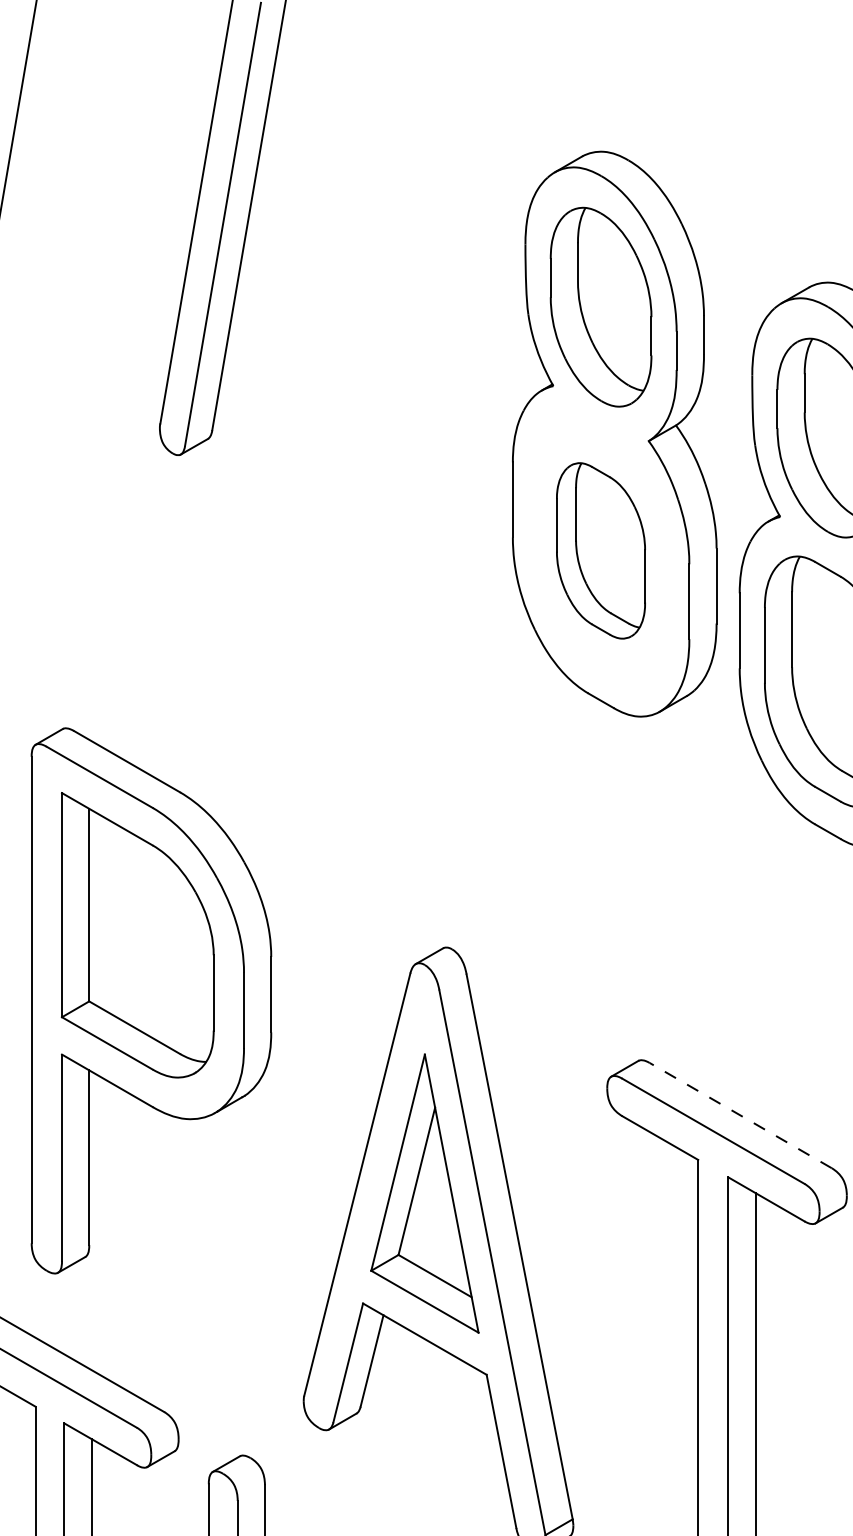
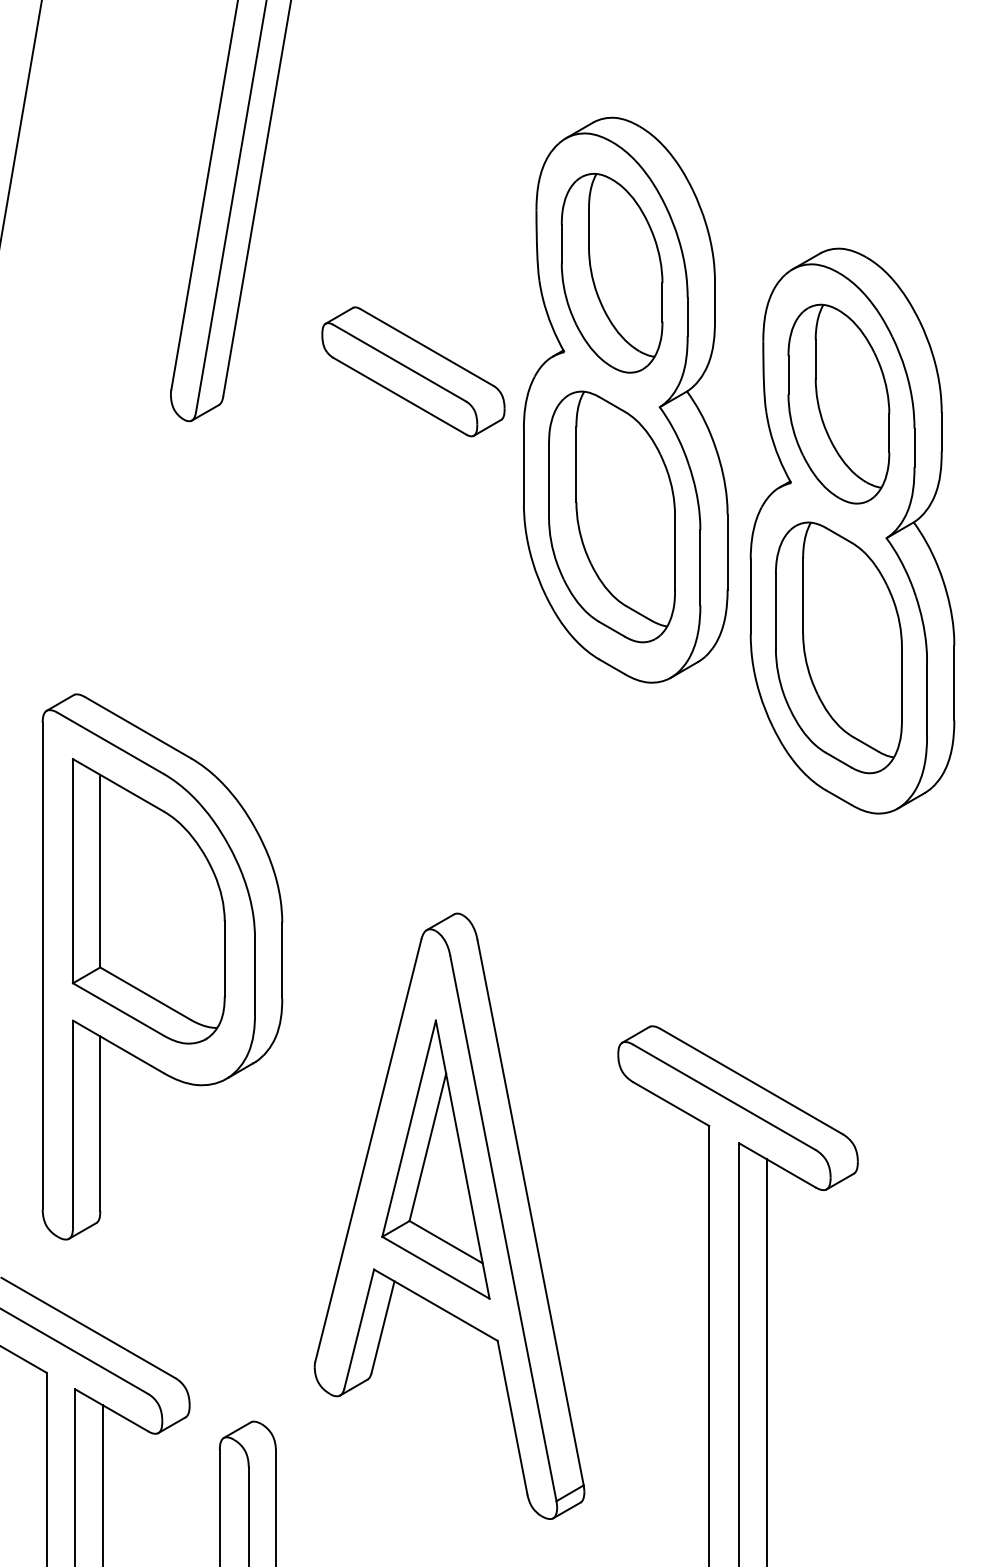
part: (402, 405) -> (413, 371), added
part: (600, 550) -> (611, 516), size x1.43
line: (740, 1115) -> (751, 1081), dashed -> solid

